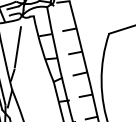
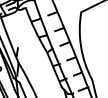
line: (17, 46) -> (17, 31), removed

